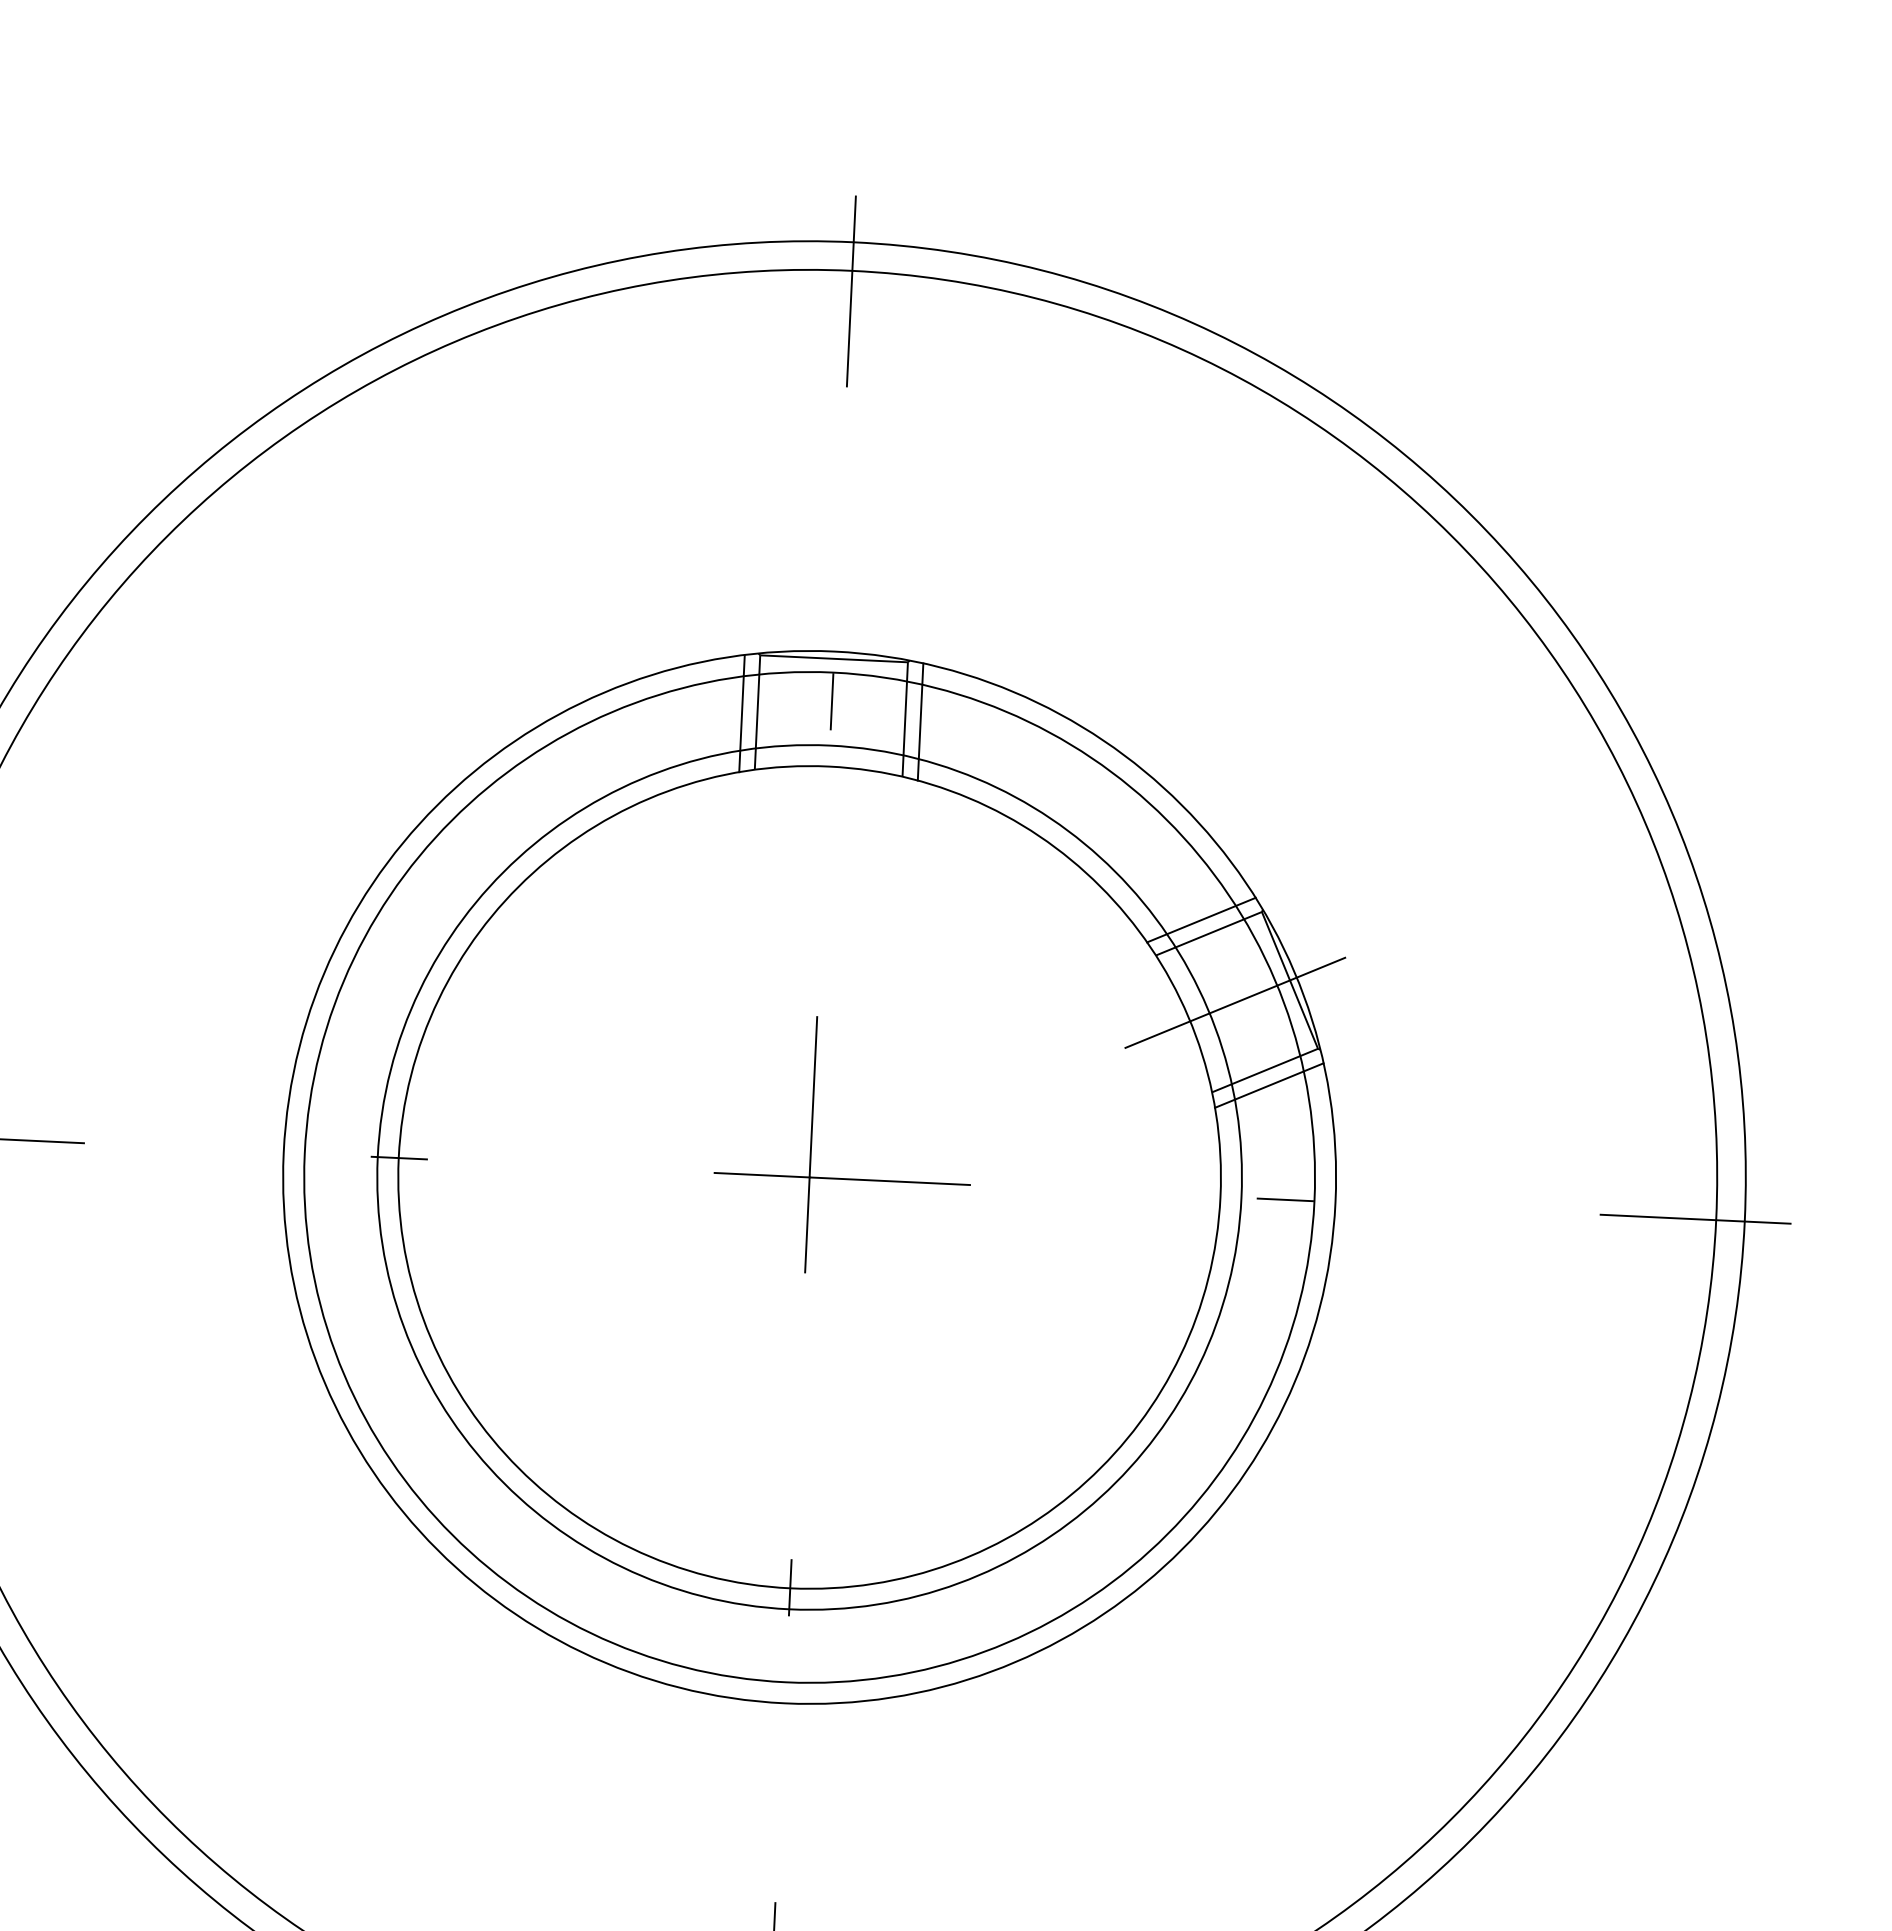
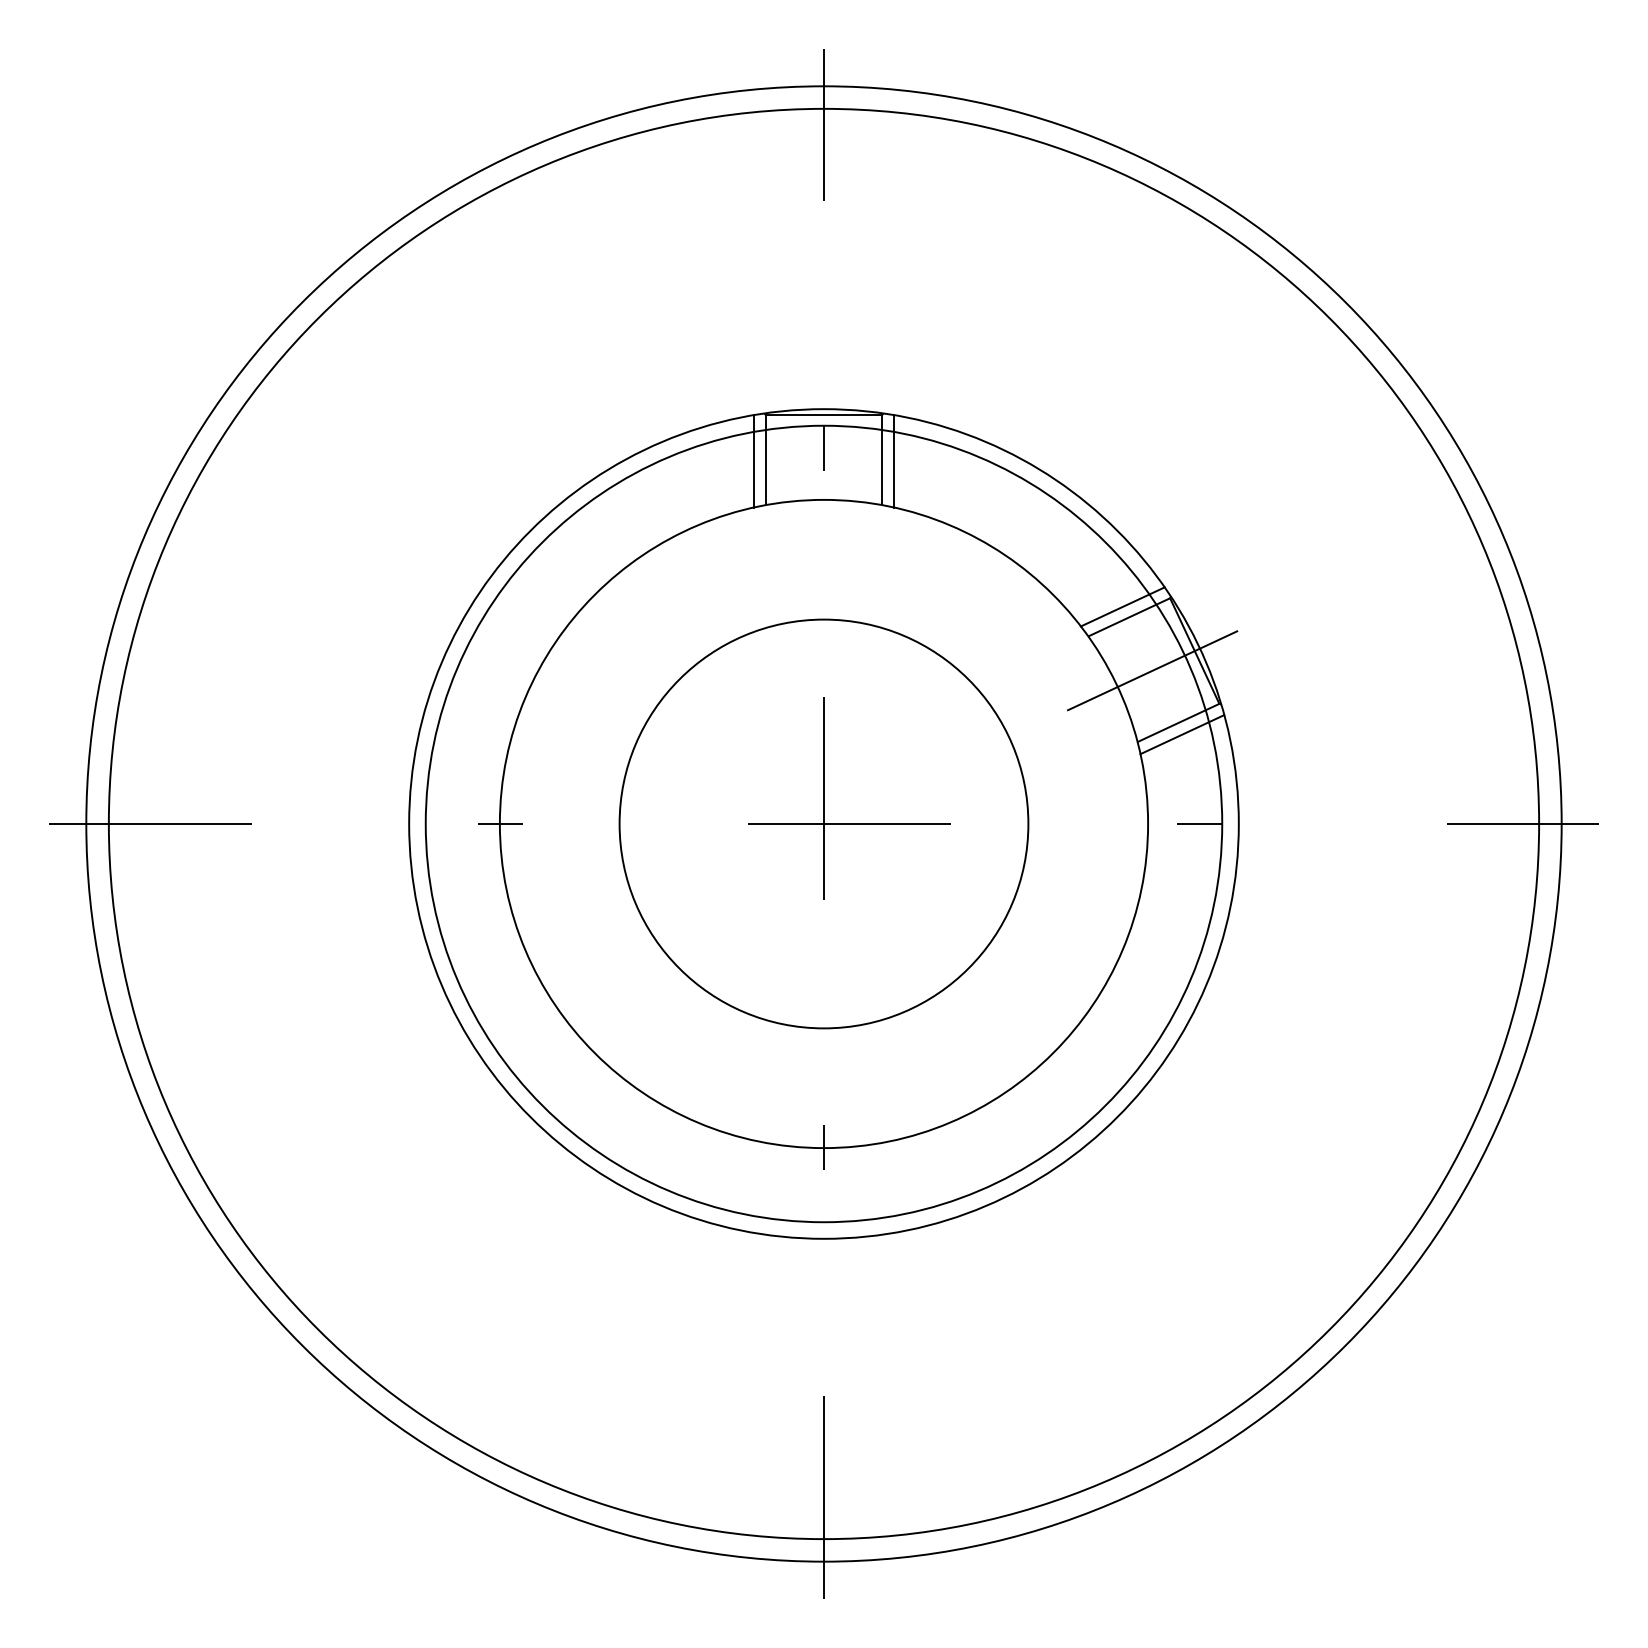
circle: (809, 1176) -> (823, 823), size x0.6

